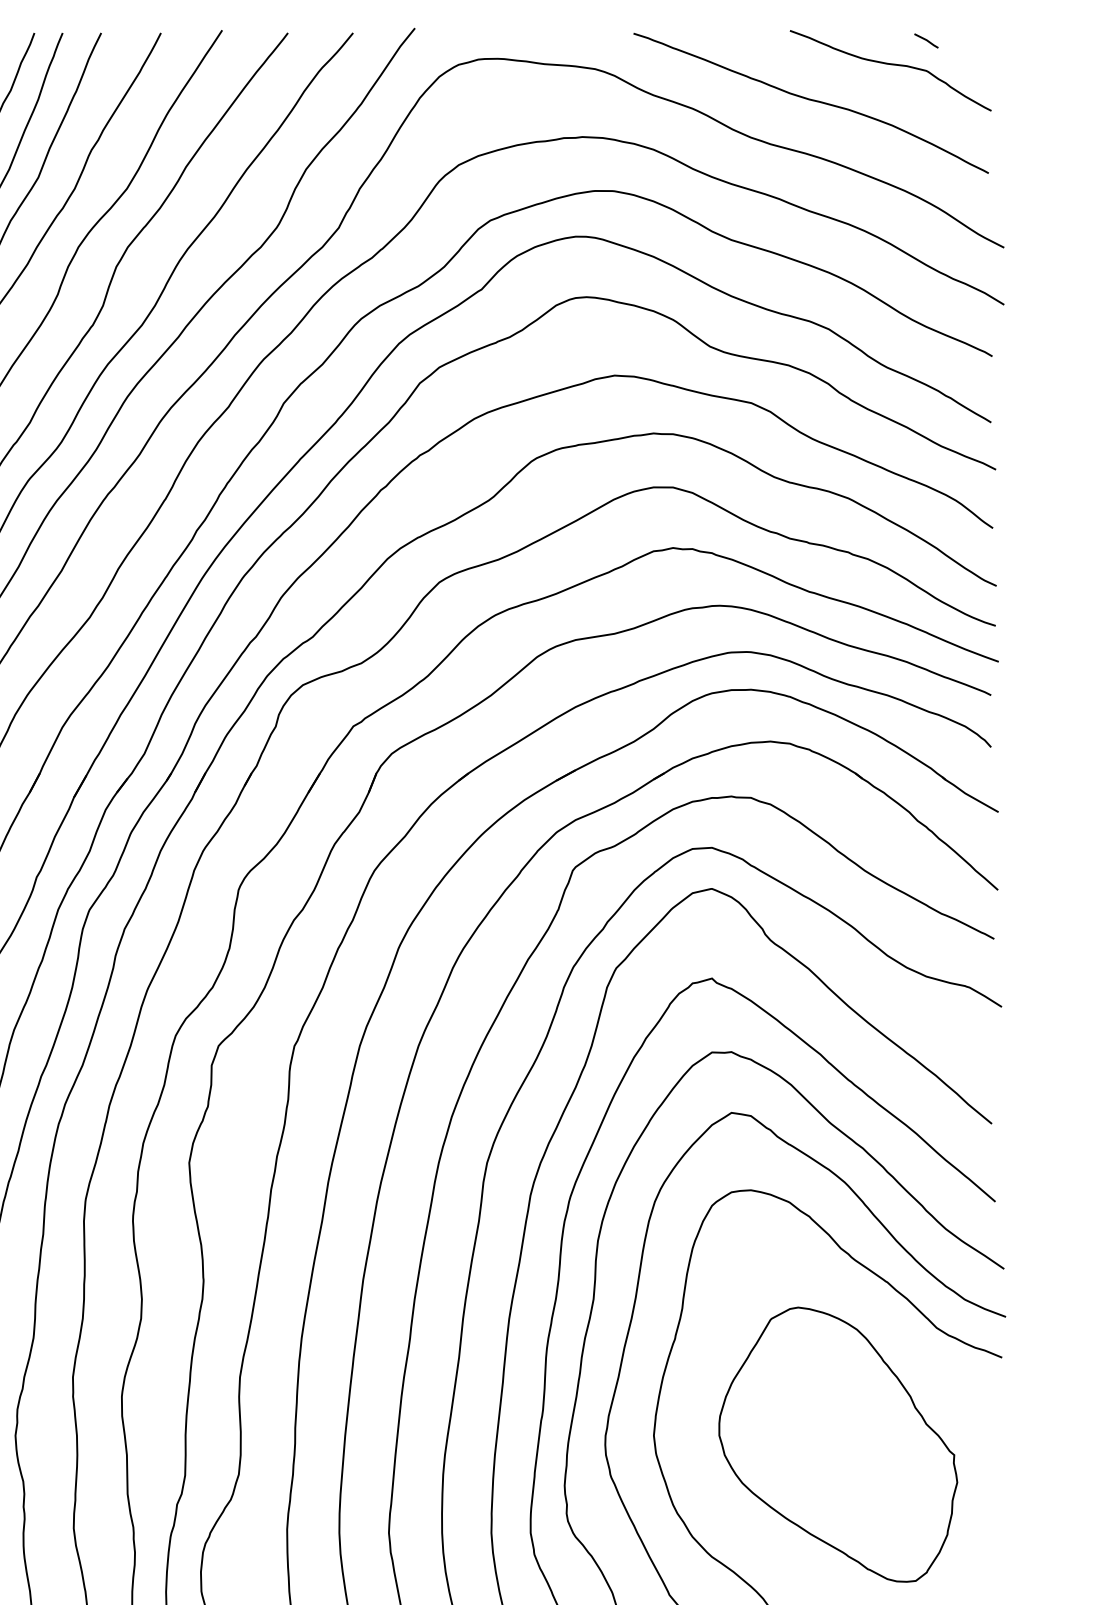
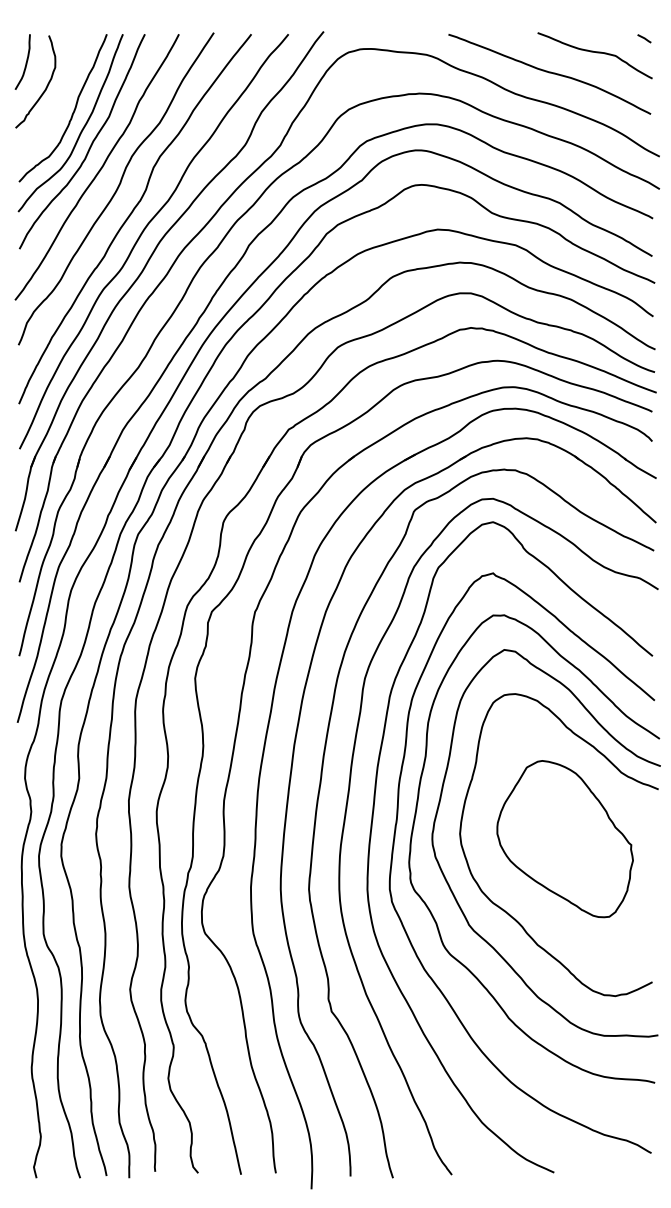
line: (926, 40) -> (644, 38), moved

